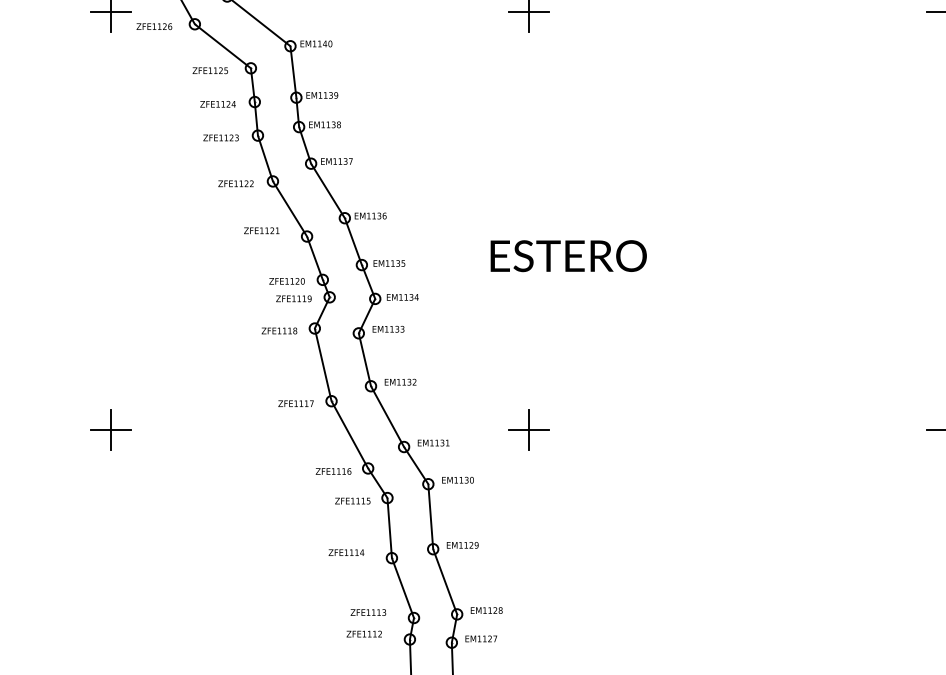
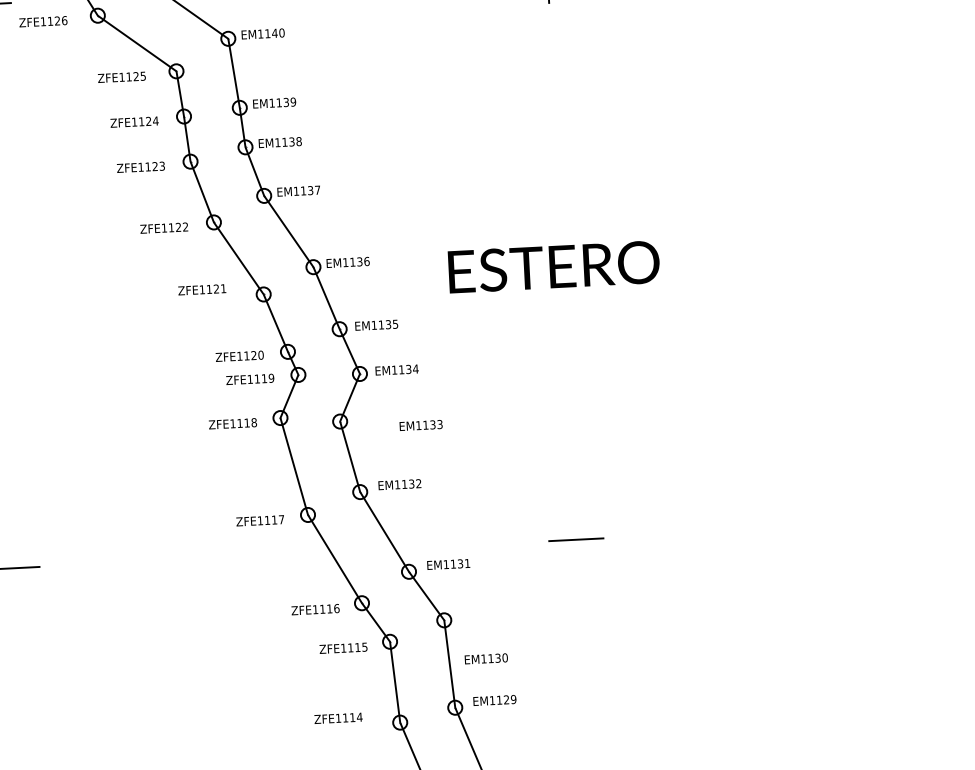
text: (568, 256) -> (553, 267), moved
text: (388, 328) -> (421, 424), moved
line: (111, 429) -> (13, 568), removed
line: (528, 429) -> (575, 539), removed
text: (457, 479) -> (485, 657), moved

